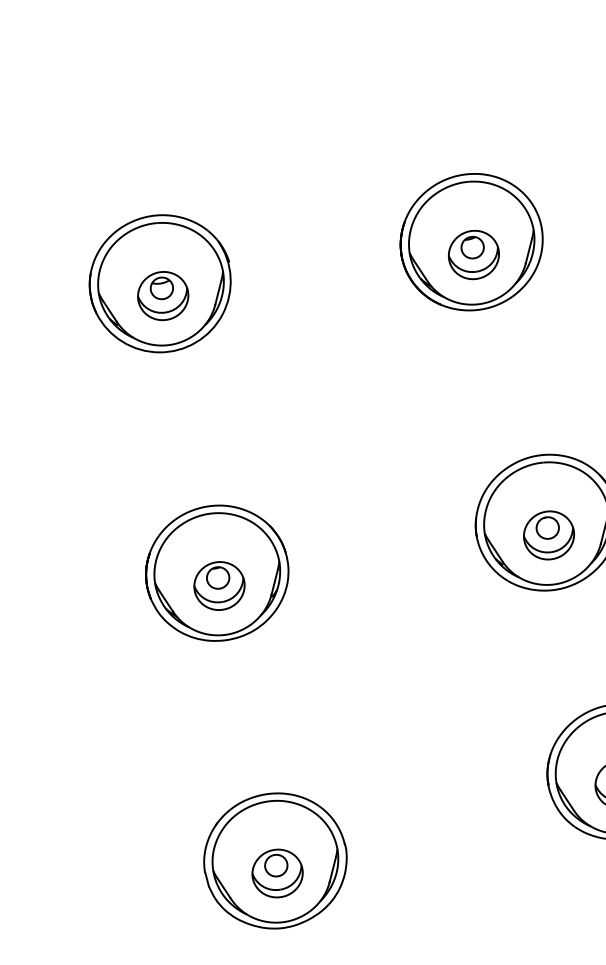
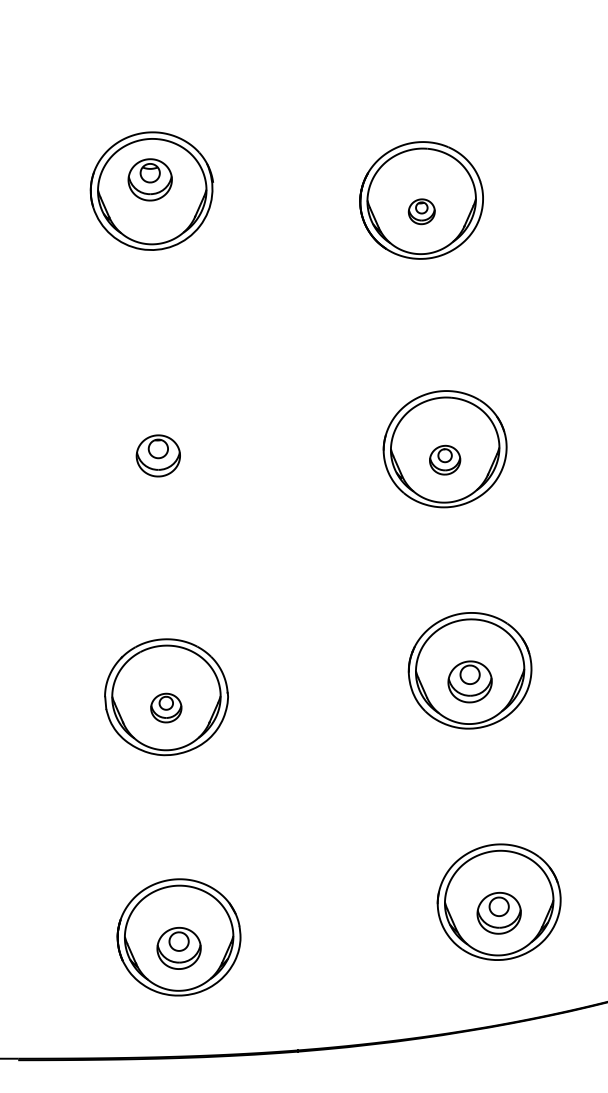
part: (473, 254) -> (421, 211), size x0.6
part: (162, 295) -> (149, 179), moved
part: (548, 534) -> (444, 459), size x0.7
part: (217, 572) -> (158, 444), removed
part: (276, 872) -> (165, 707), size x0.7

